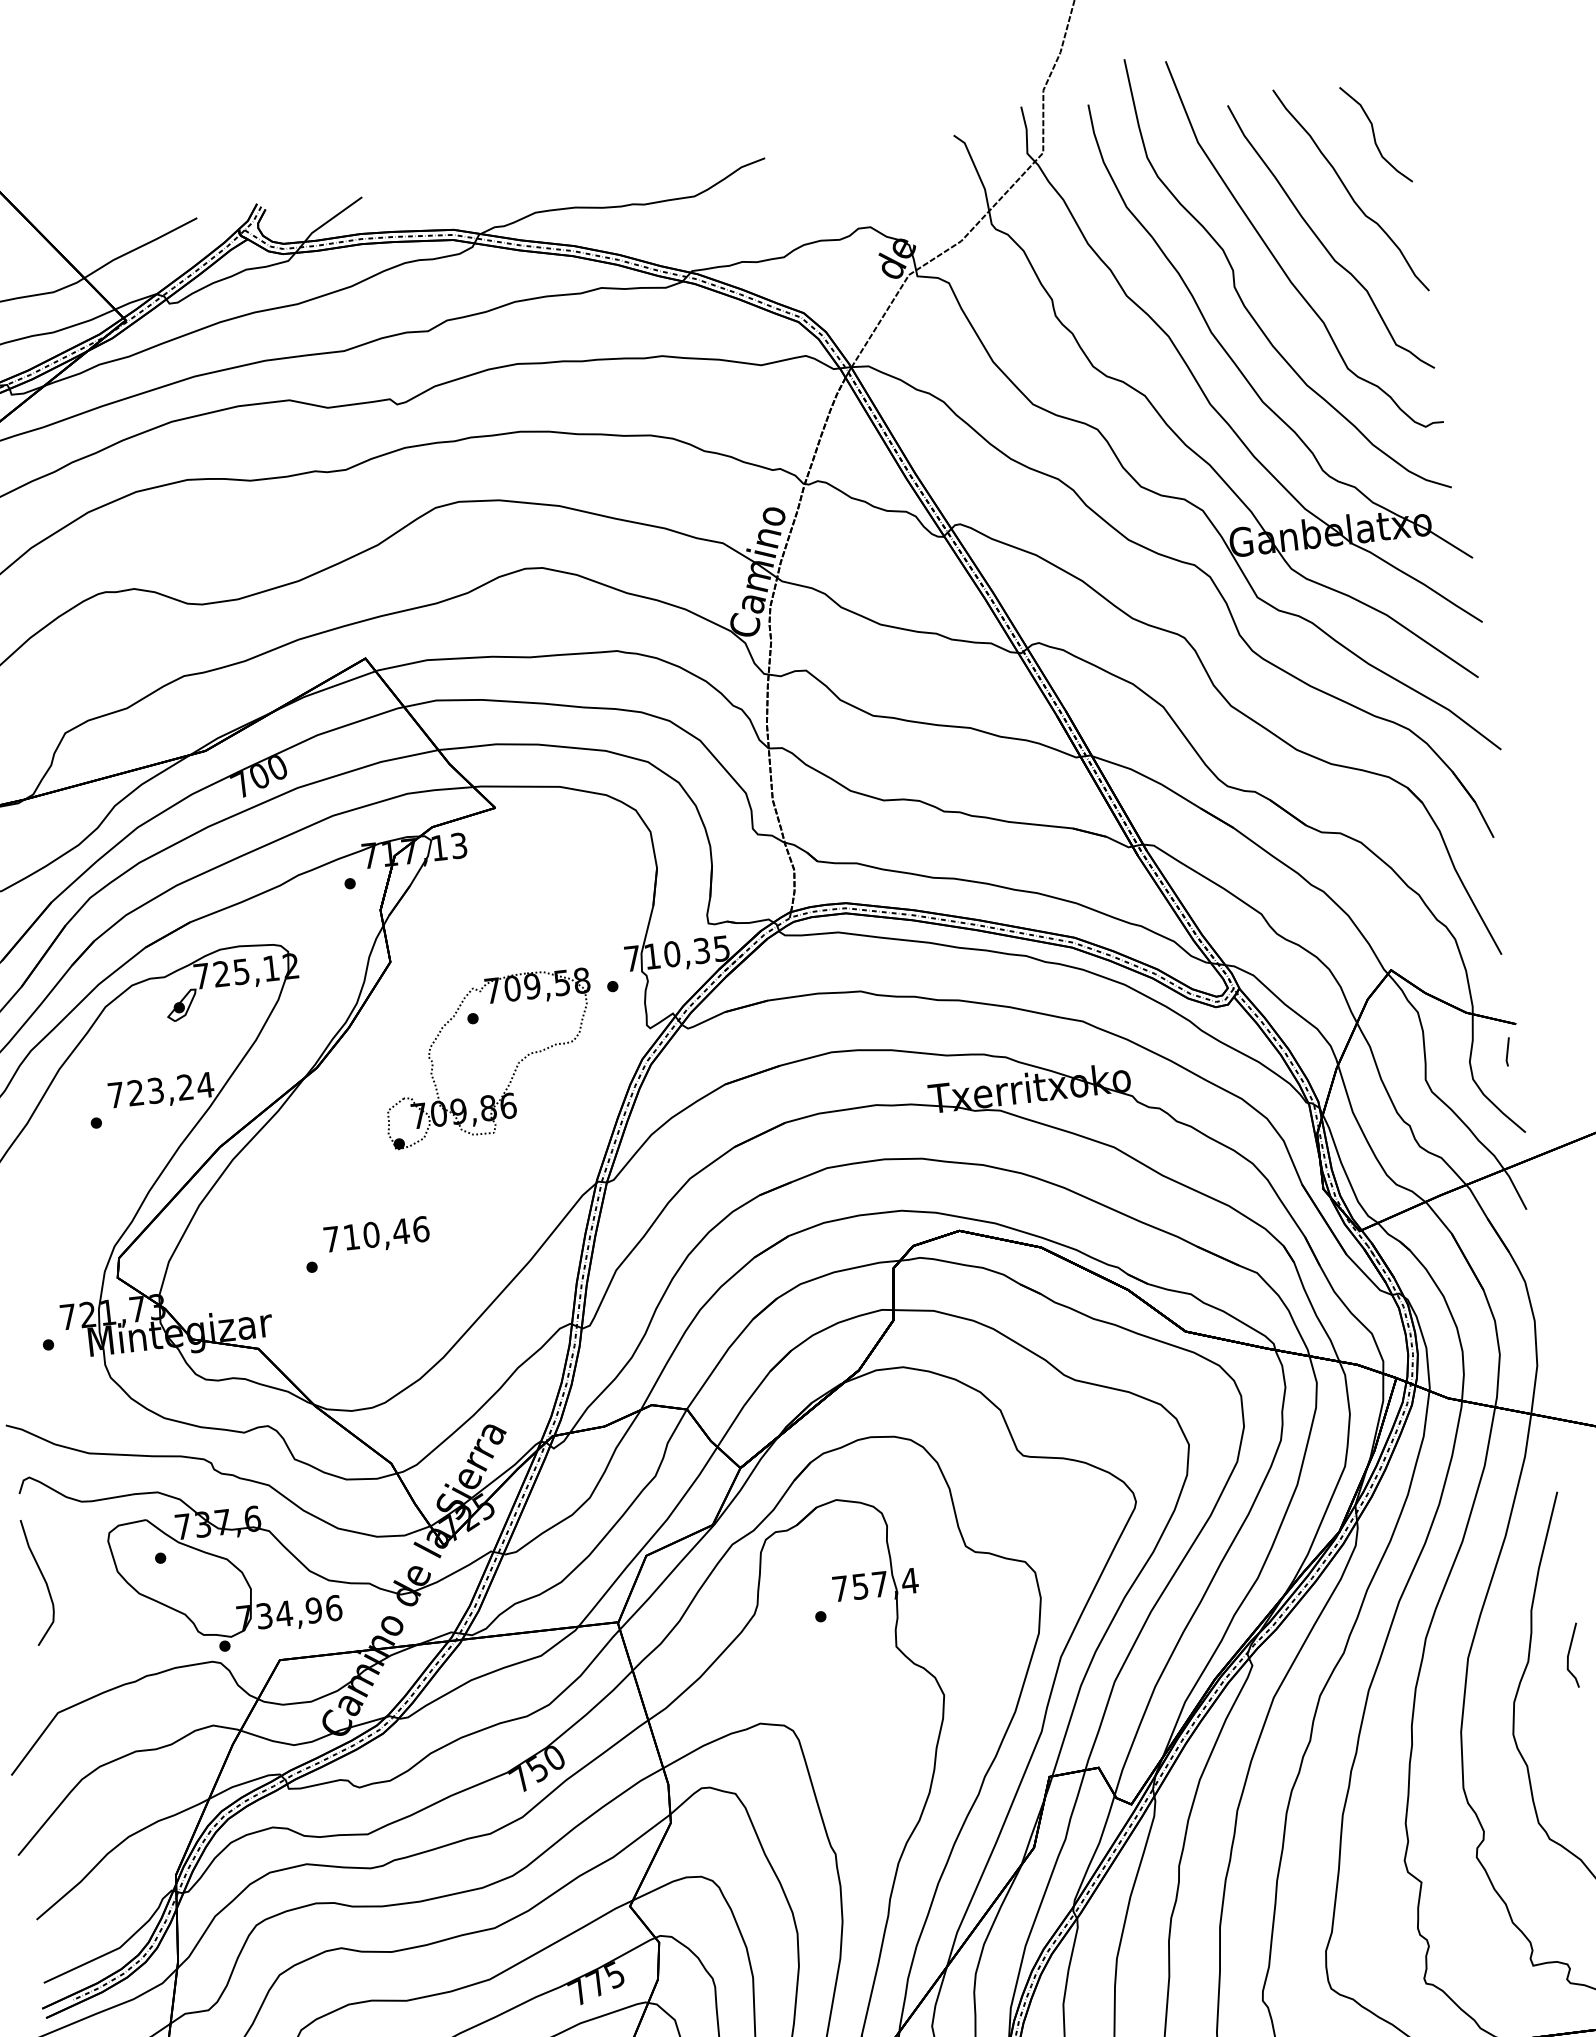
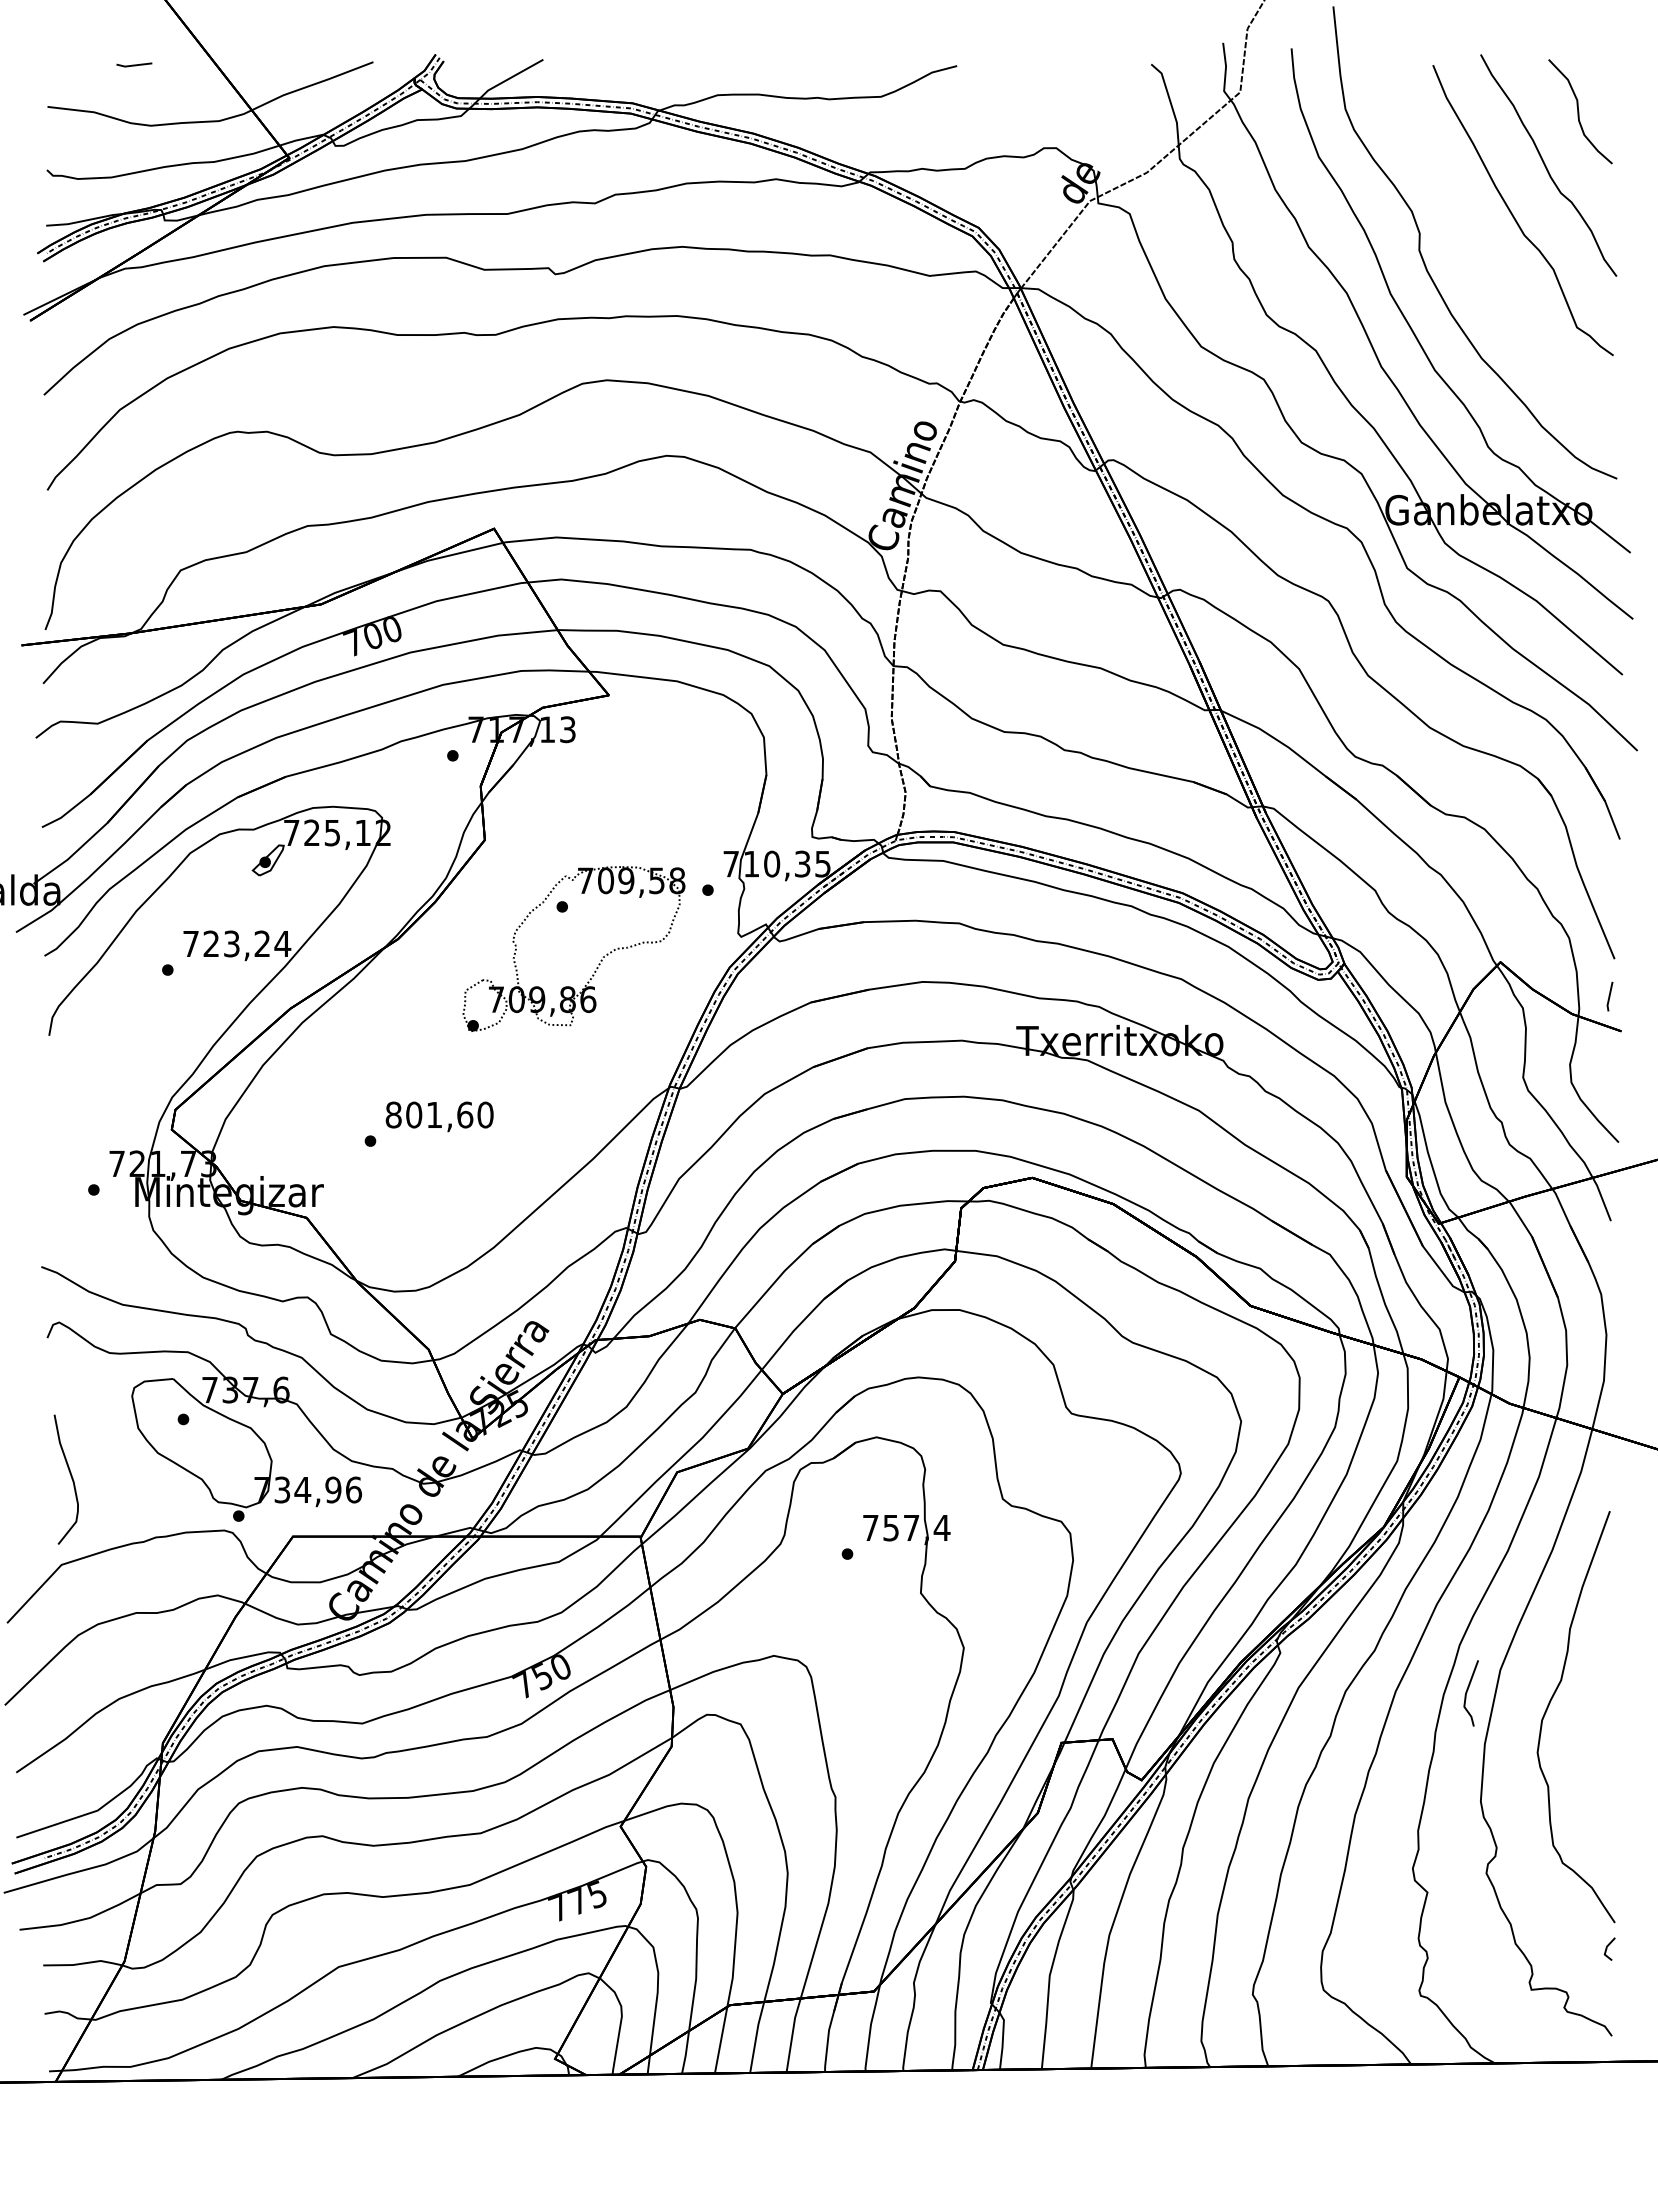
curve: (1278, 260) -> (1466, 228), removed
line: (1507, 1051) -> (1609, 996), moved
text: (376, 1233) -> (439, 1114), 710,46 -> 801,60
curve: (42, 1578) -> (70, 1476), moved
line: (1569, 1655) -> (1467, 1692), moved

